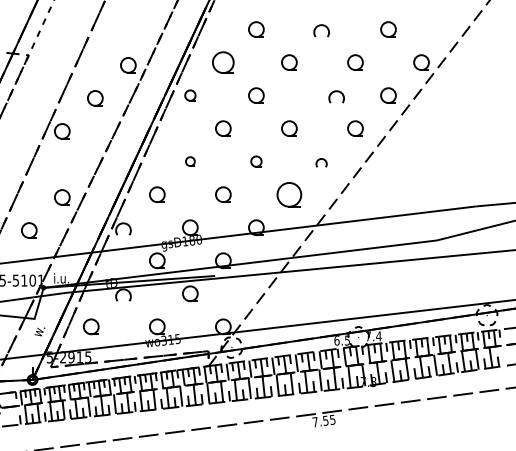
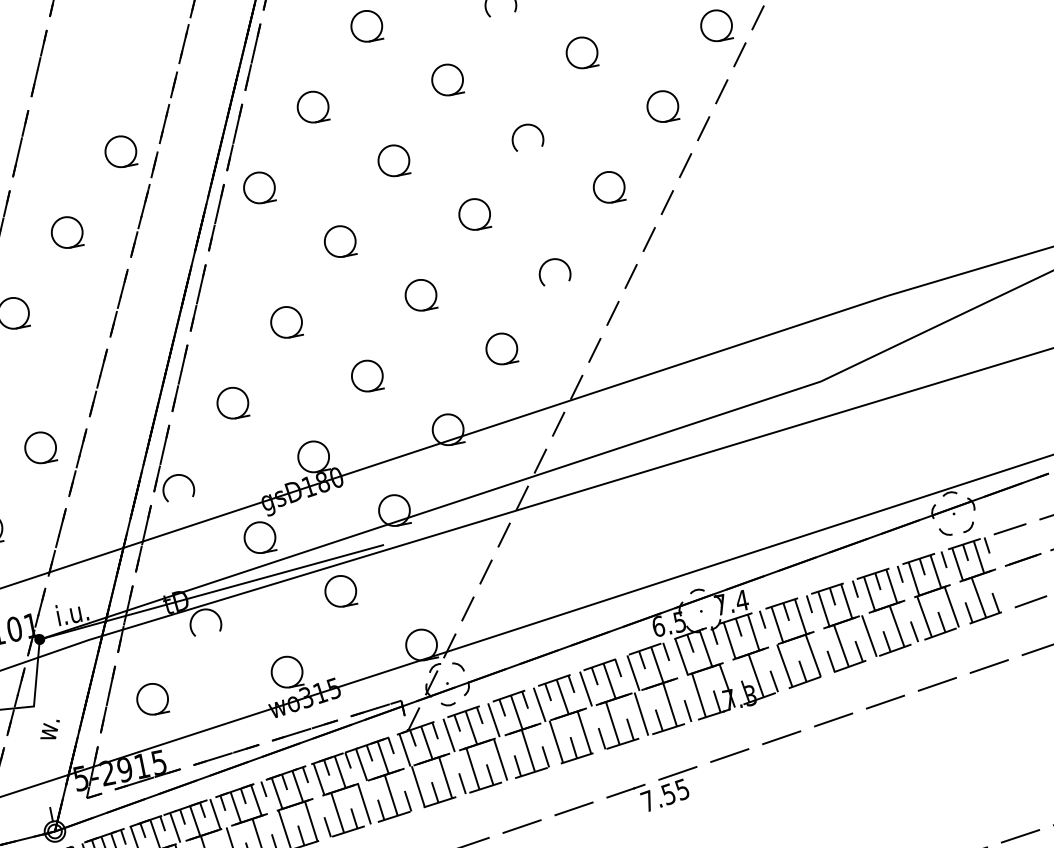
part: (223, 62) -> (313, 106), size x0.71
part: (190, 95) -> (259, 187), size x1.43
part: (336, 96) -> (526, 135), moved
part: (190, 161) -> (286, 321), size x1.67
part: (256, 161) -> (421, 294), size x1.43
part: (321, 162) -> (553, 270), size x1.43
part: (289, 194) -> (501, 348), size x0.62

